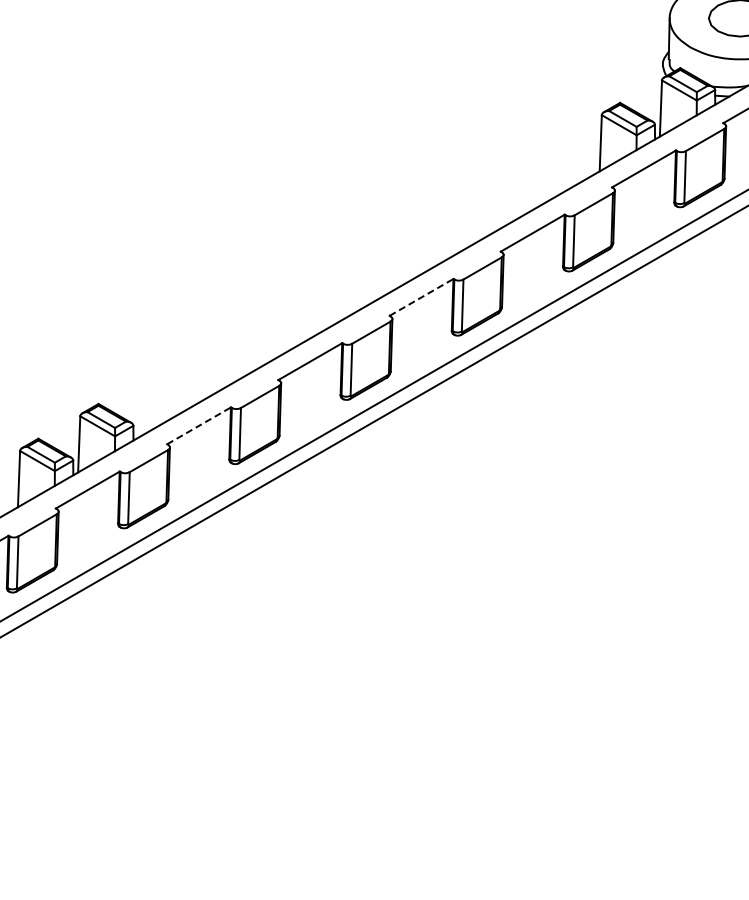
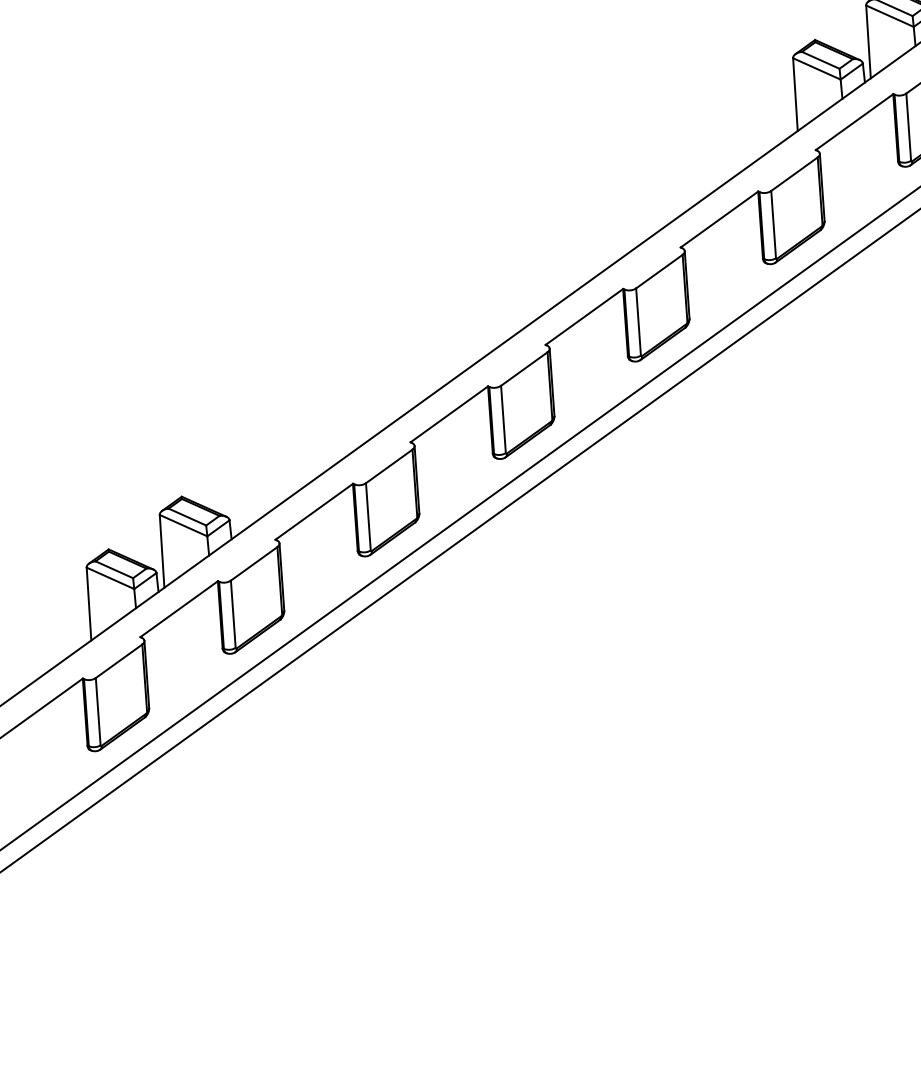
line: (421, 297) -> (584, 317), dashed -> solid
line: (199, 425) -> (314, 511), dashed -> solid

